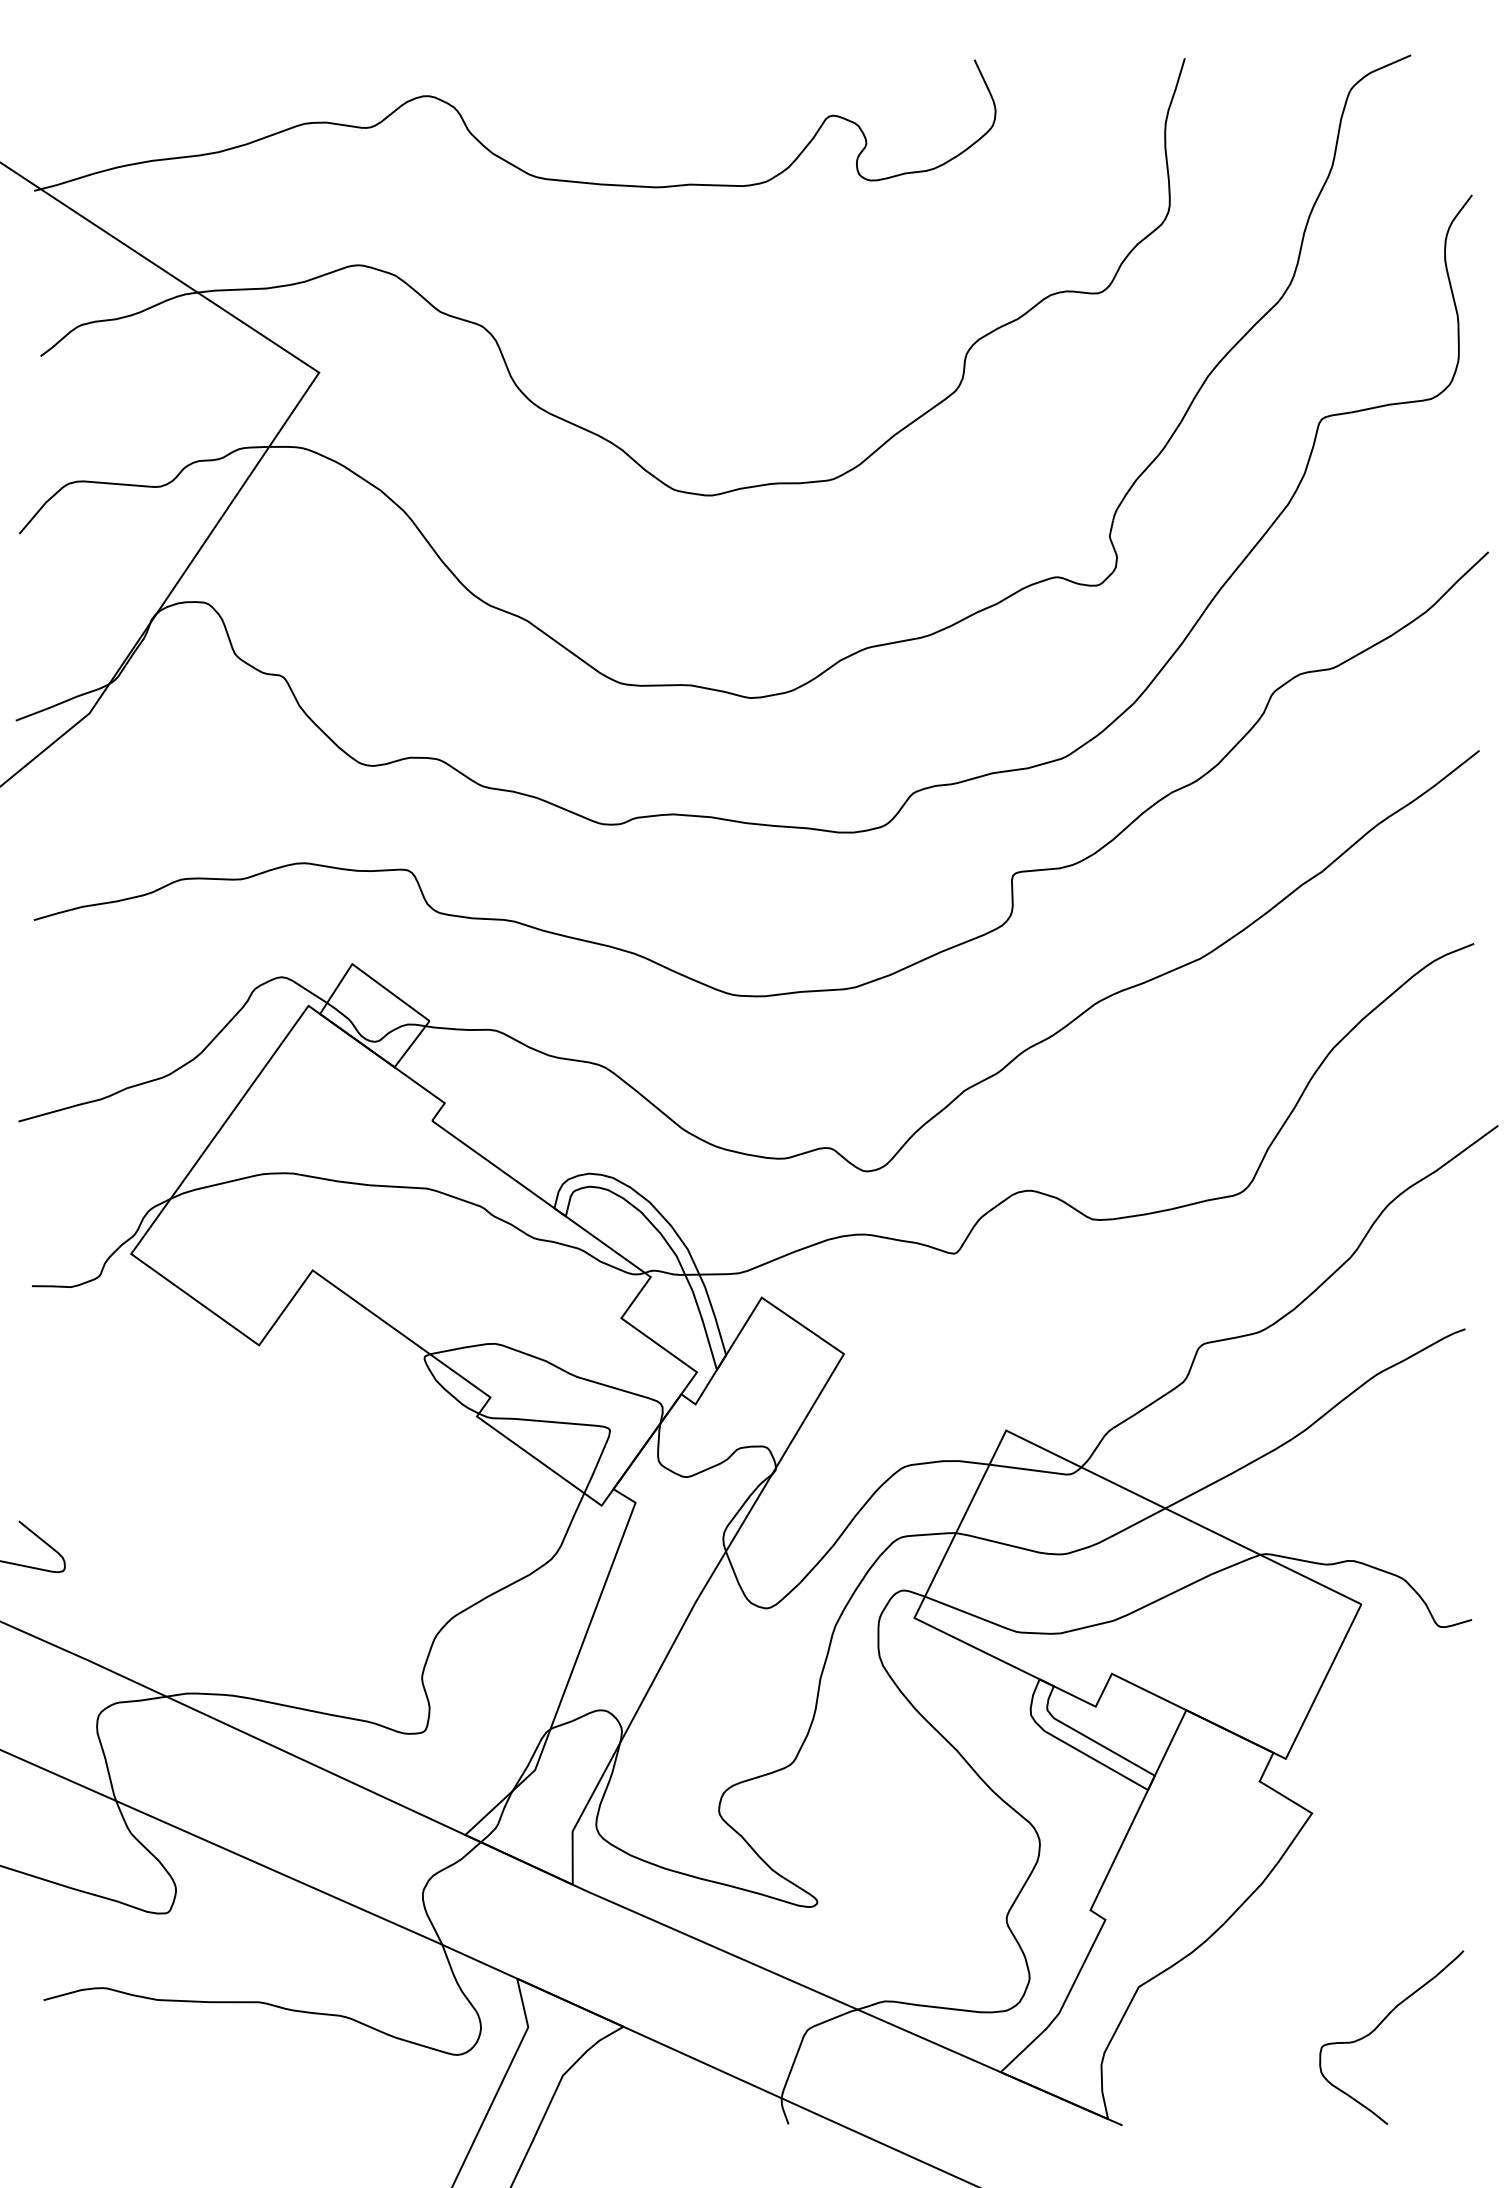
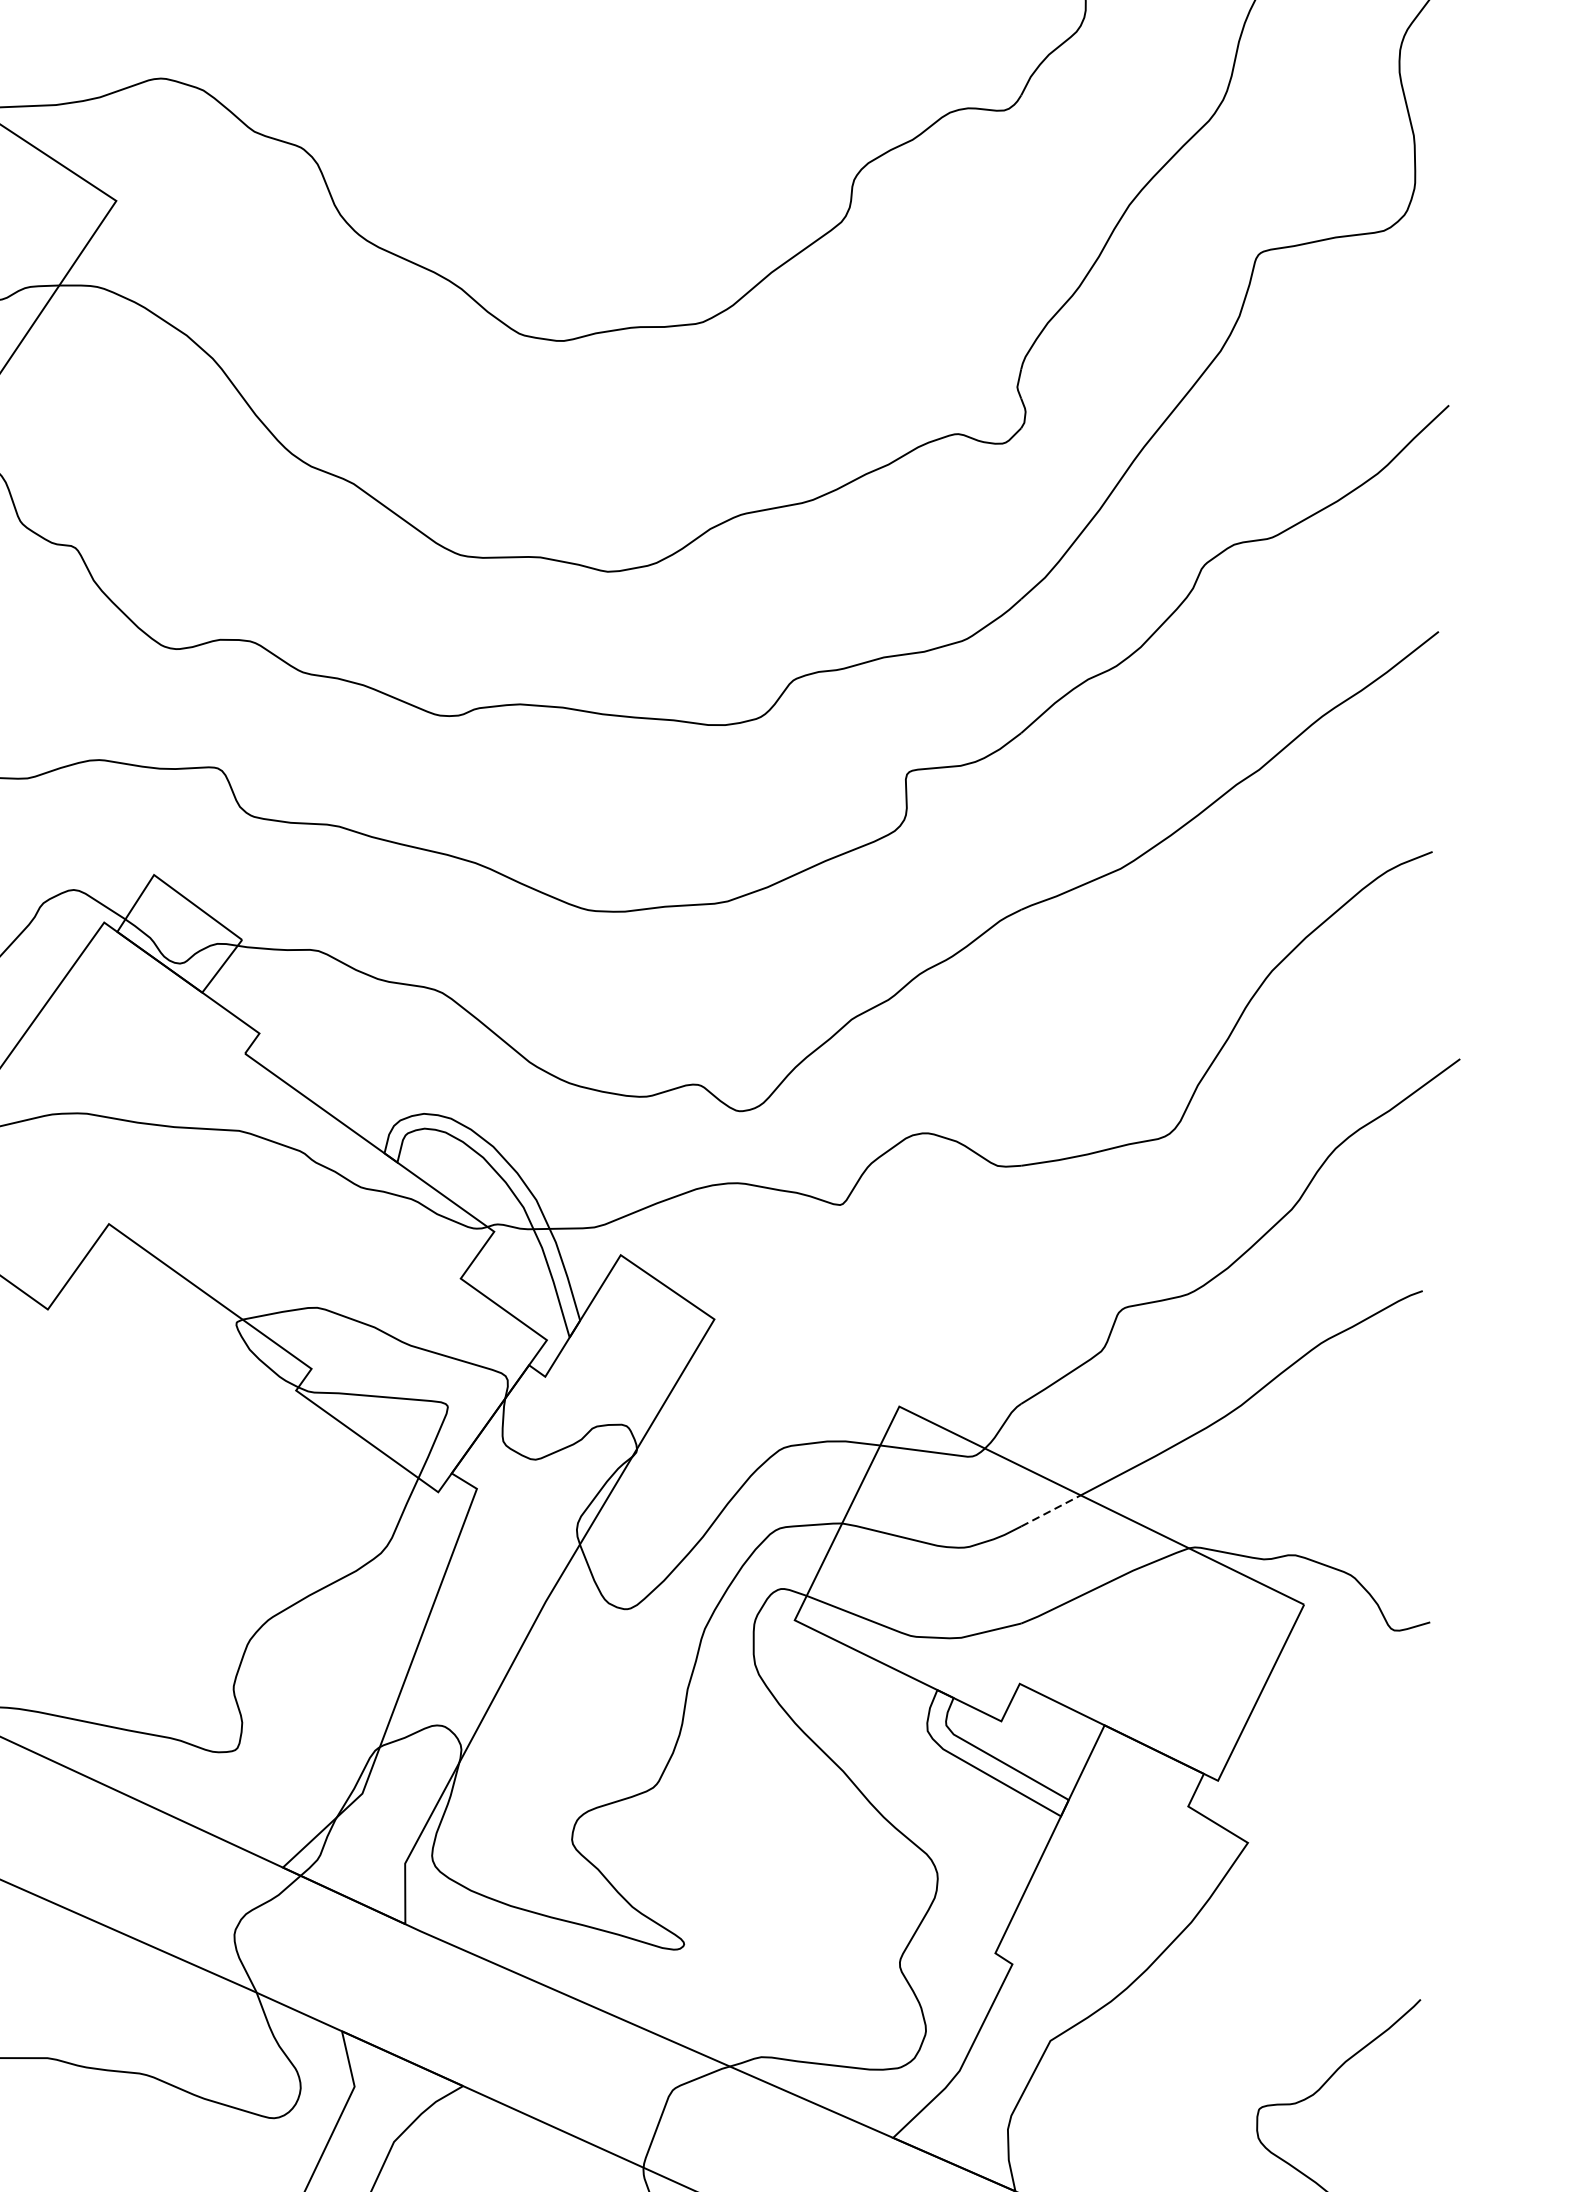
line: (1139, 1521) -> (1051, 1510), solid -> dashed

